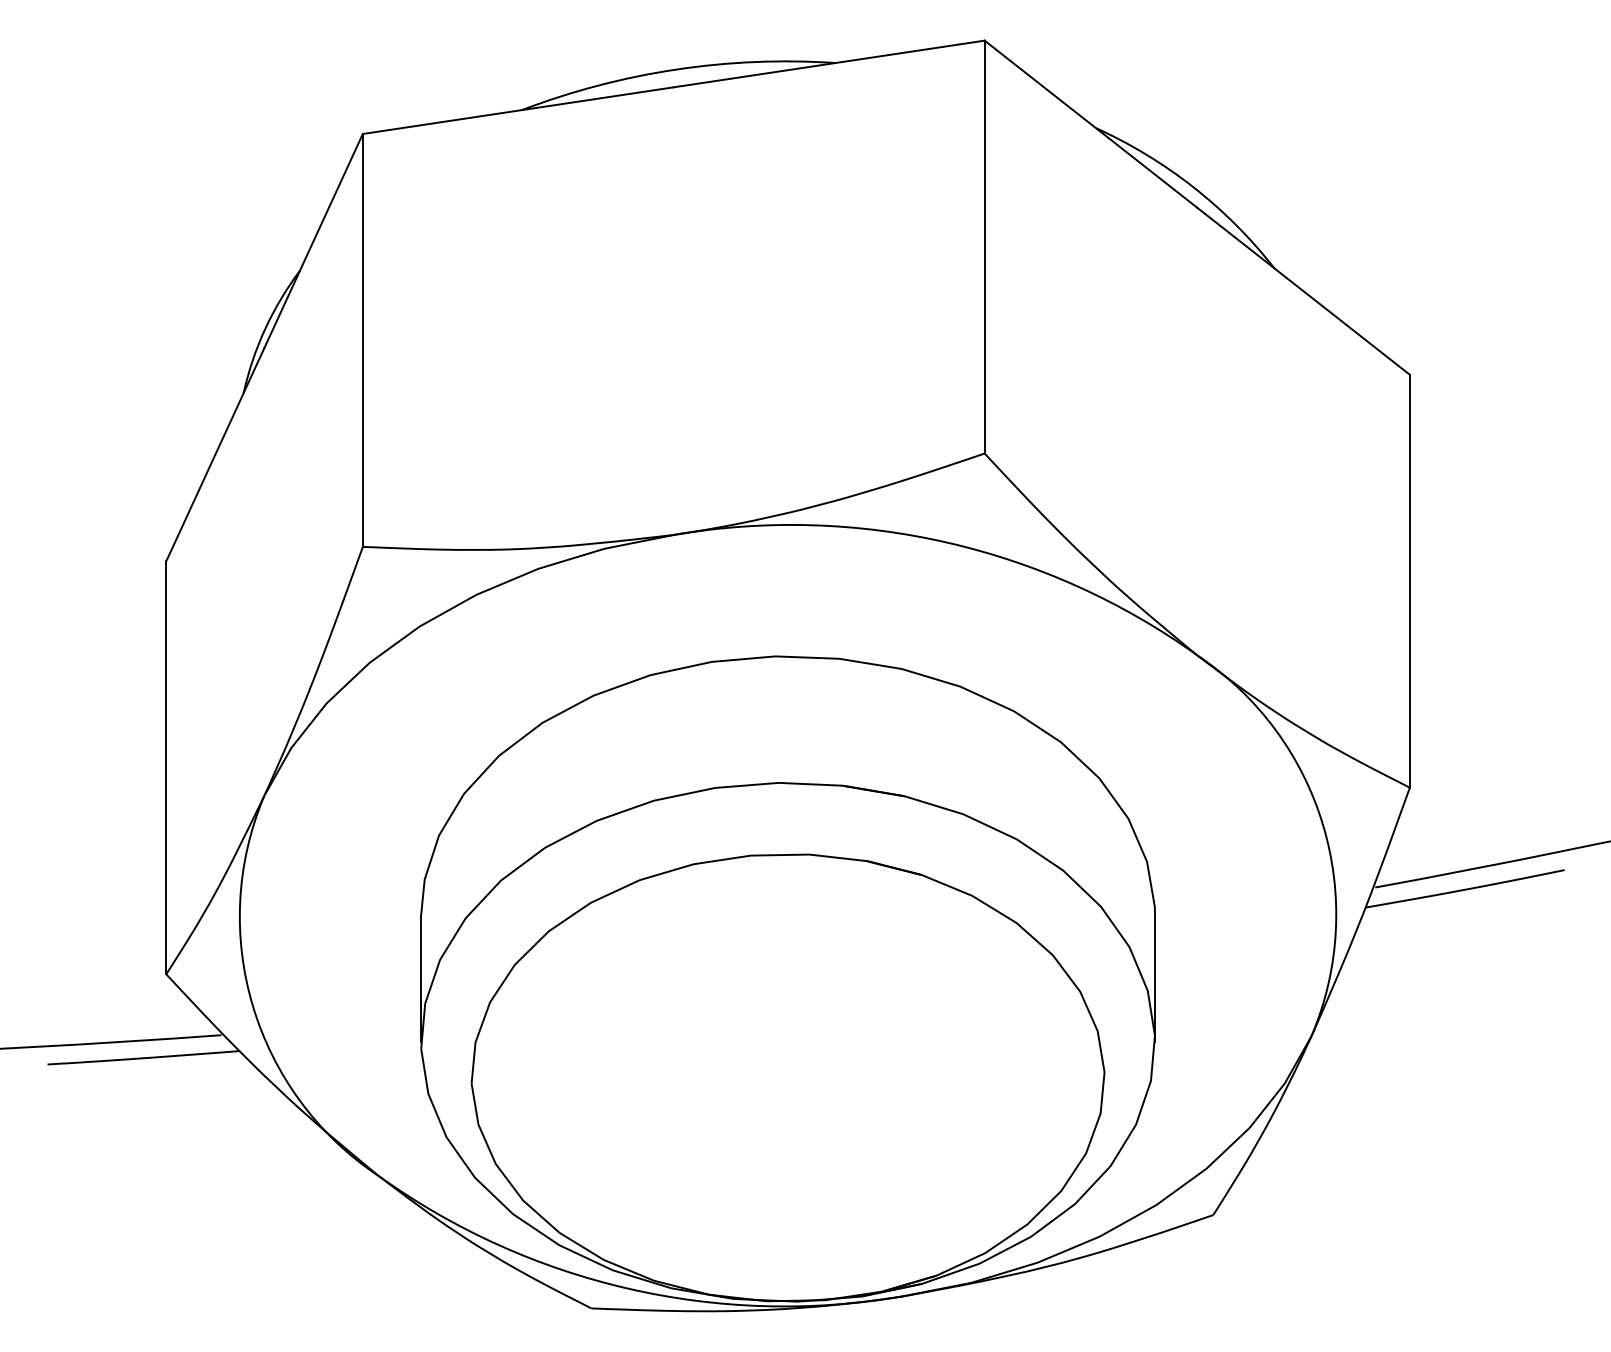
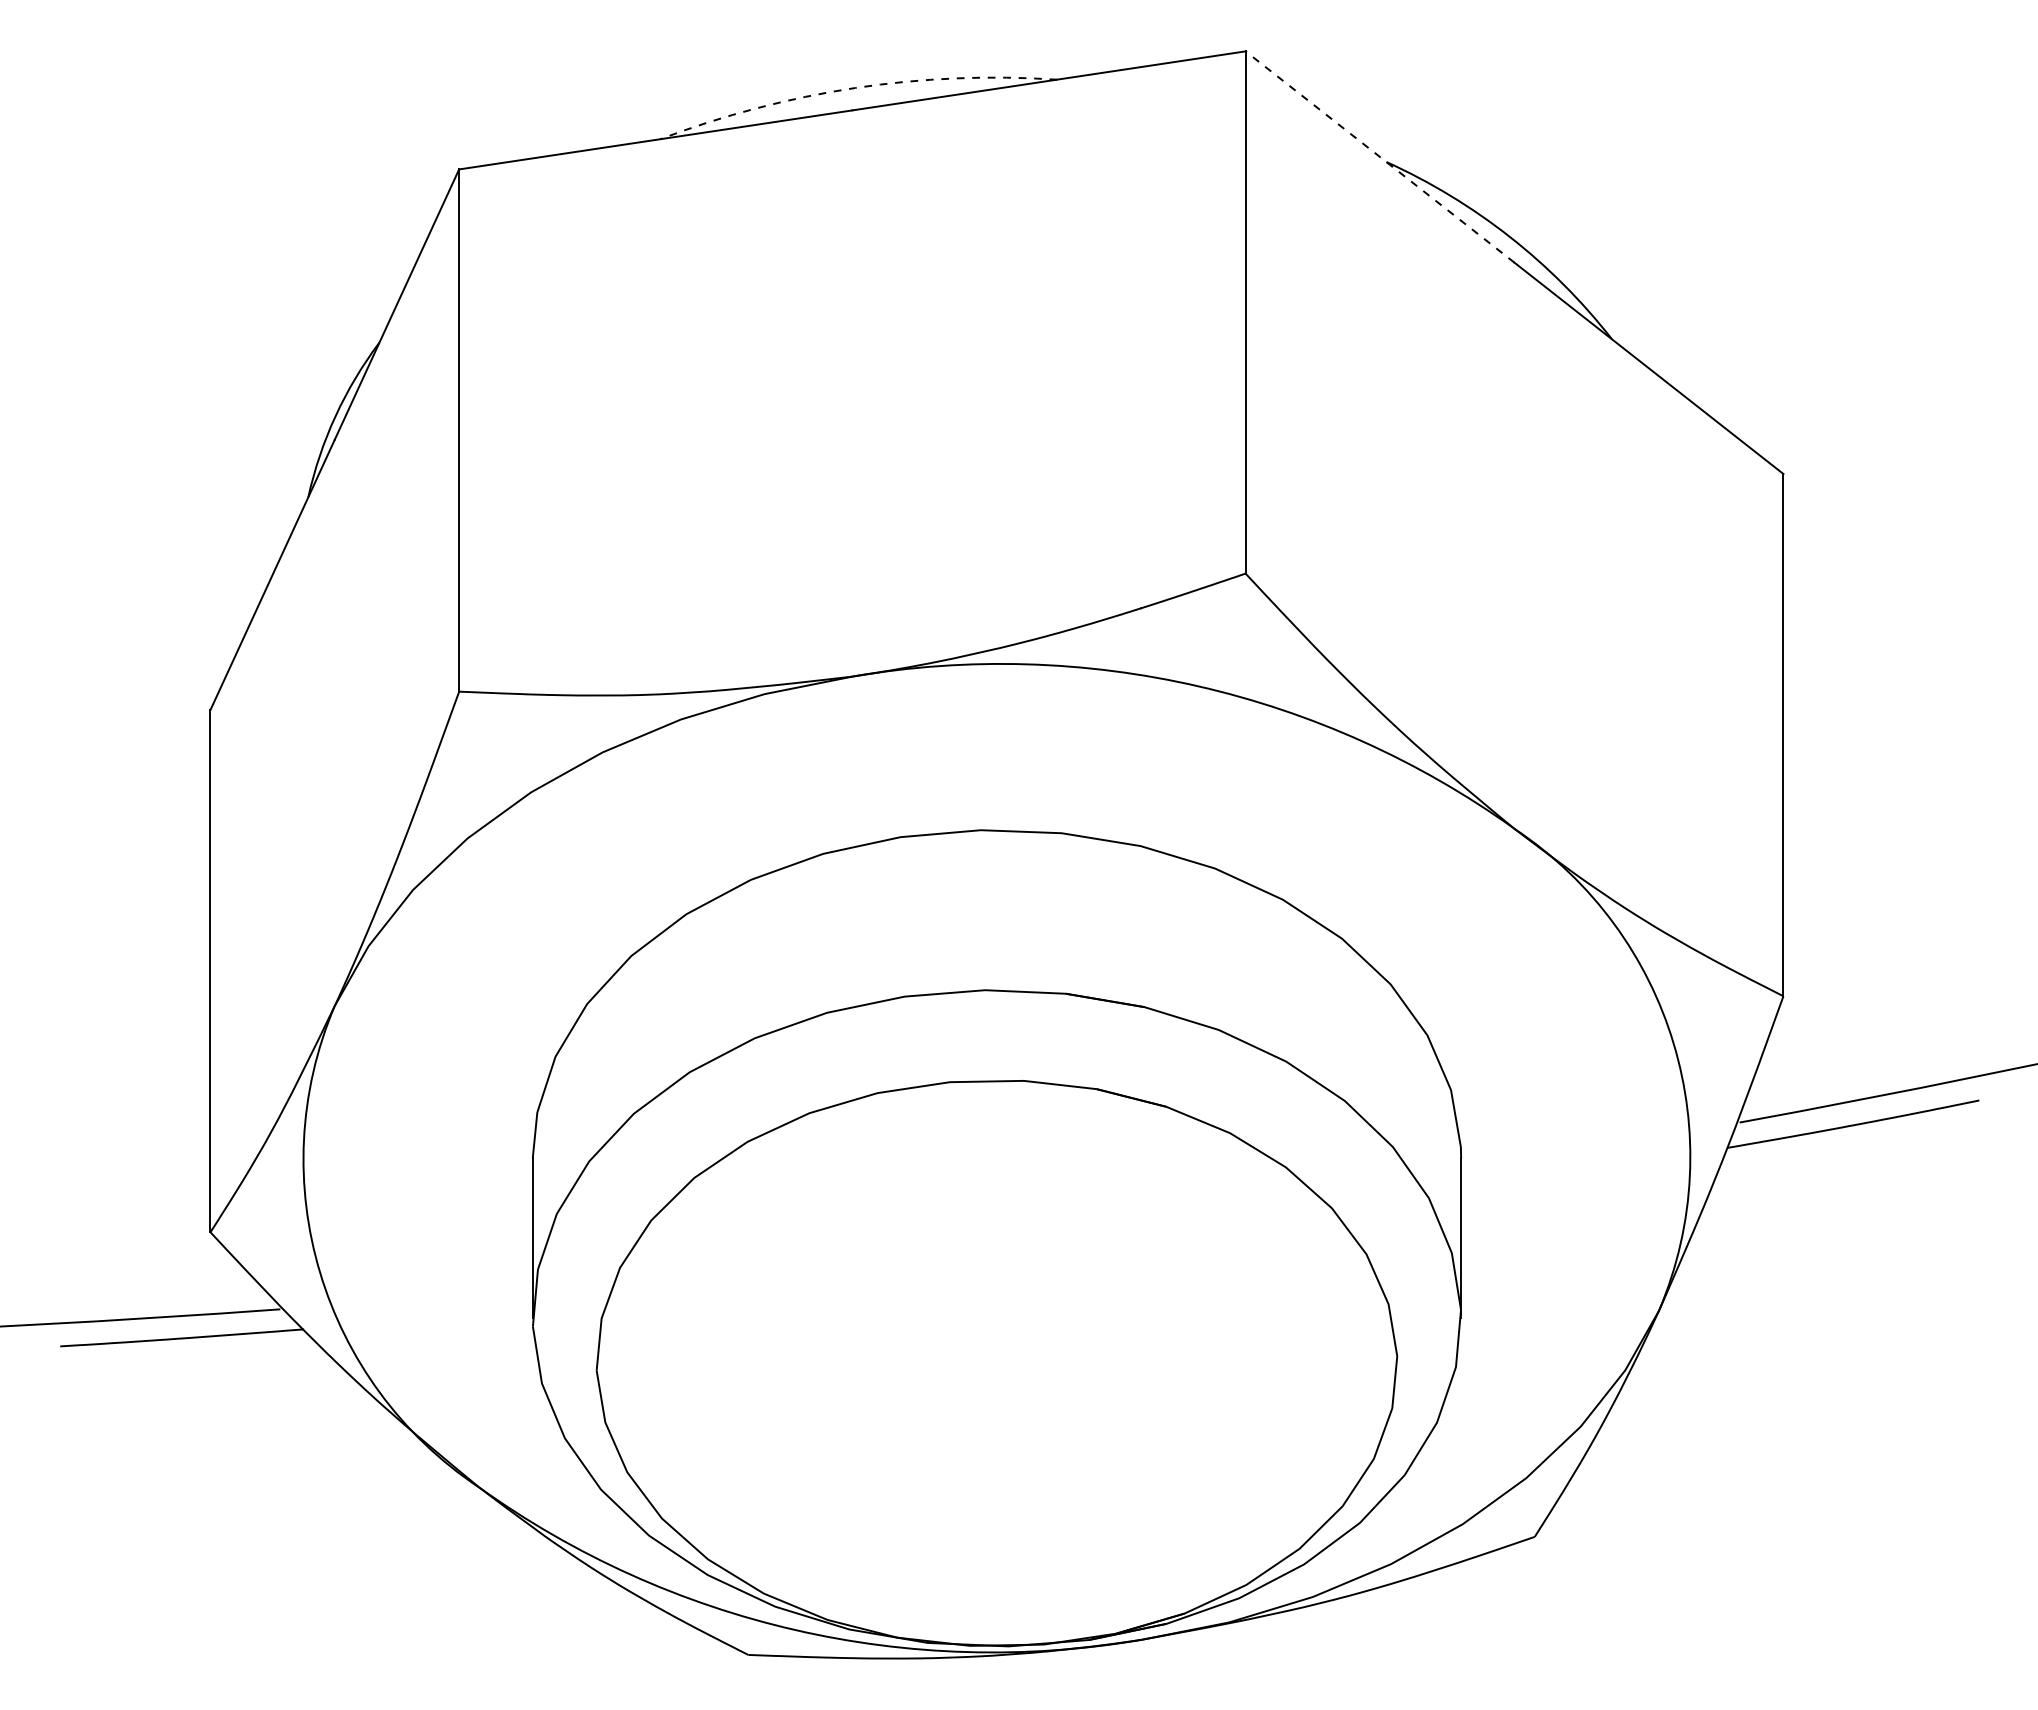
arc: (676, 69) -> (855, 87), solid -> dashed
line: (1090, 123) -> (1379, 156), solid -> dashed

